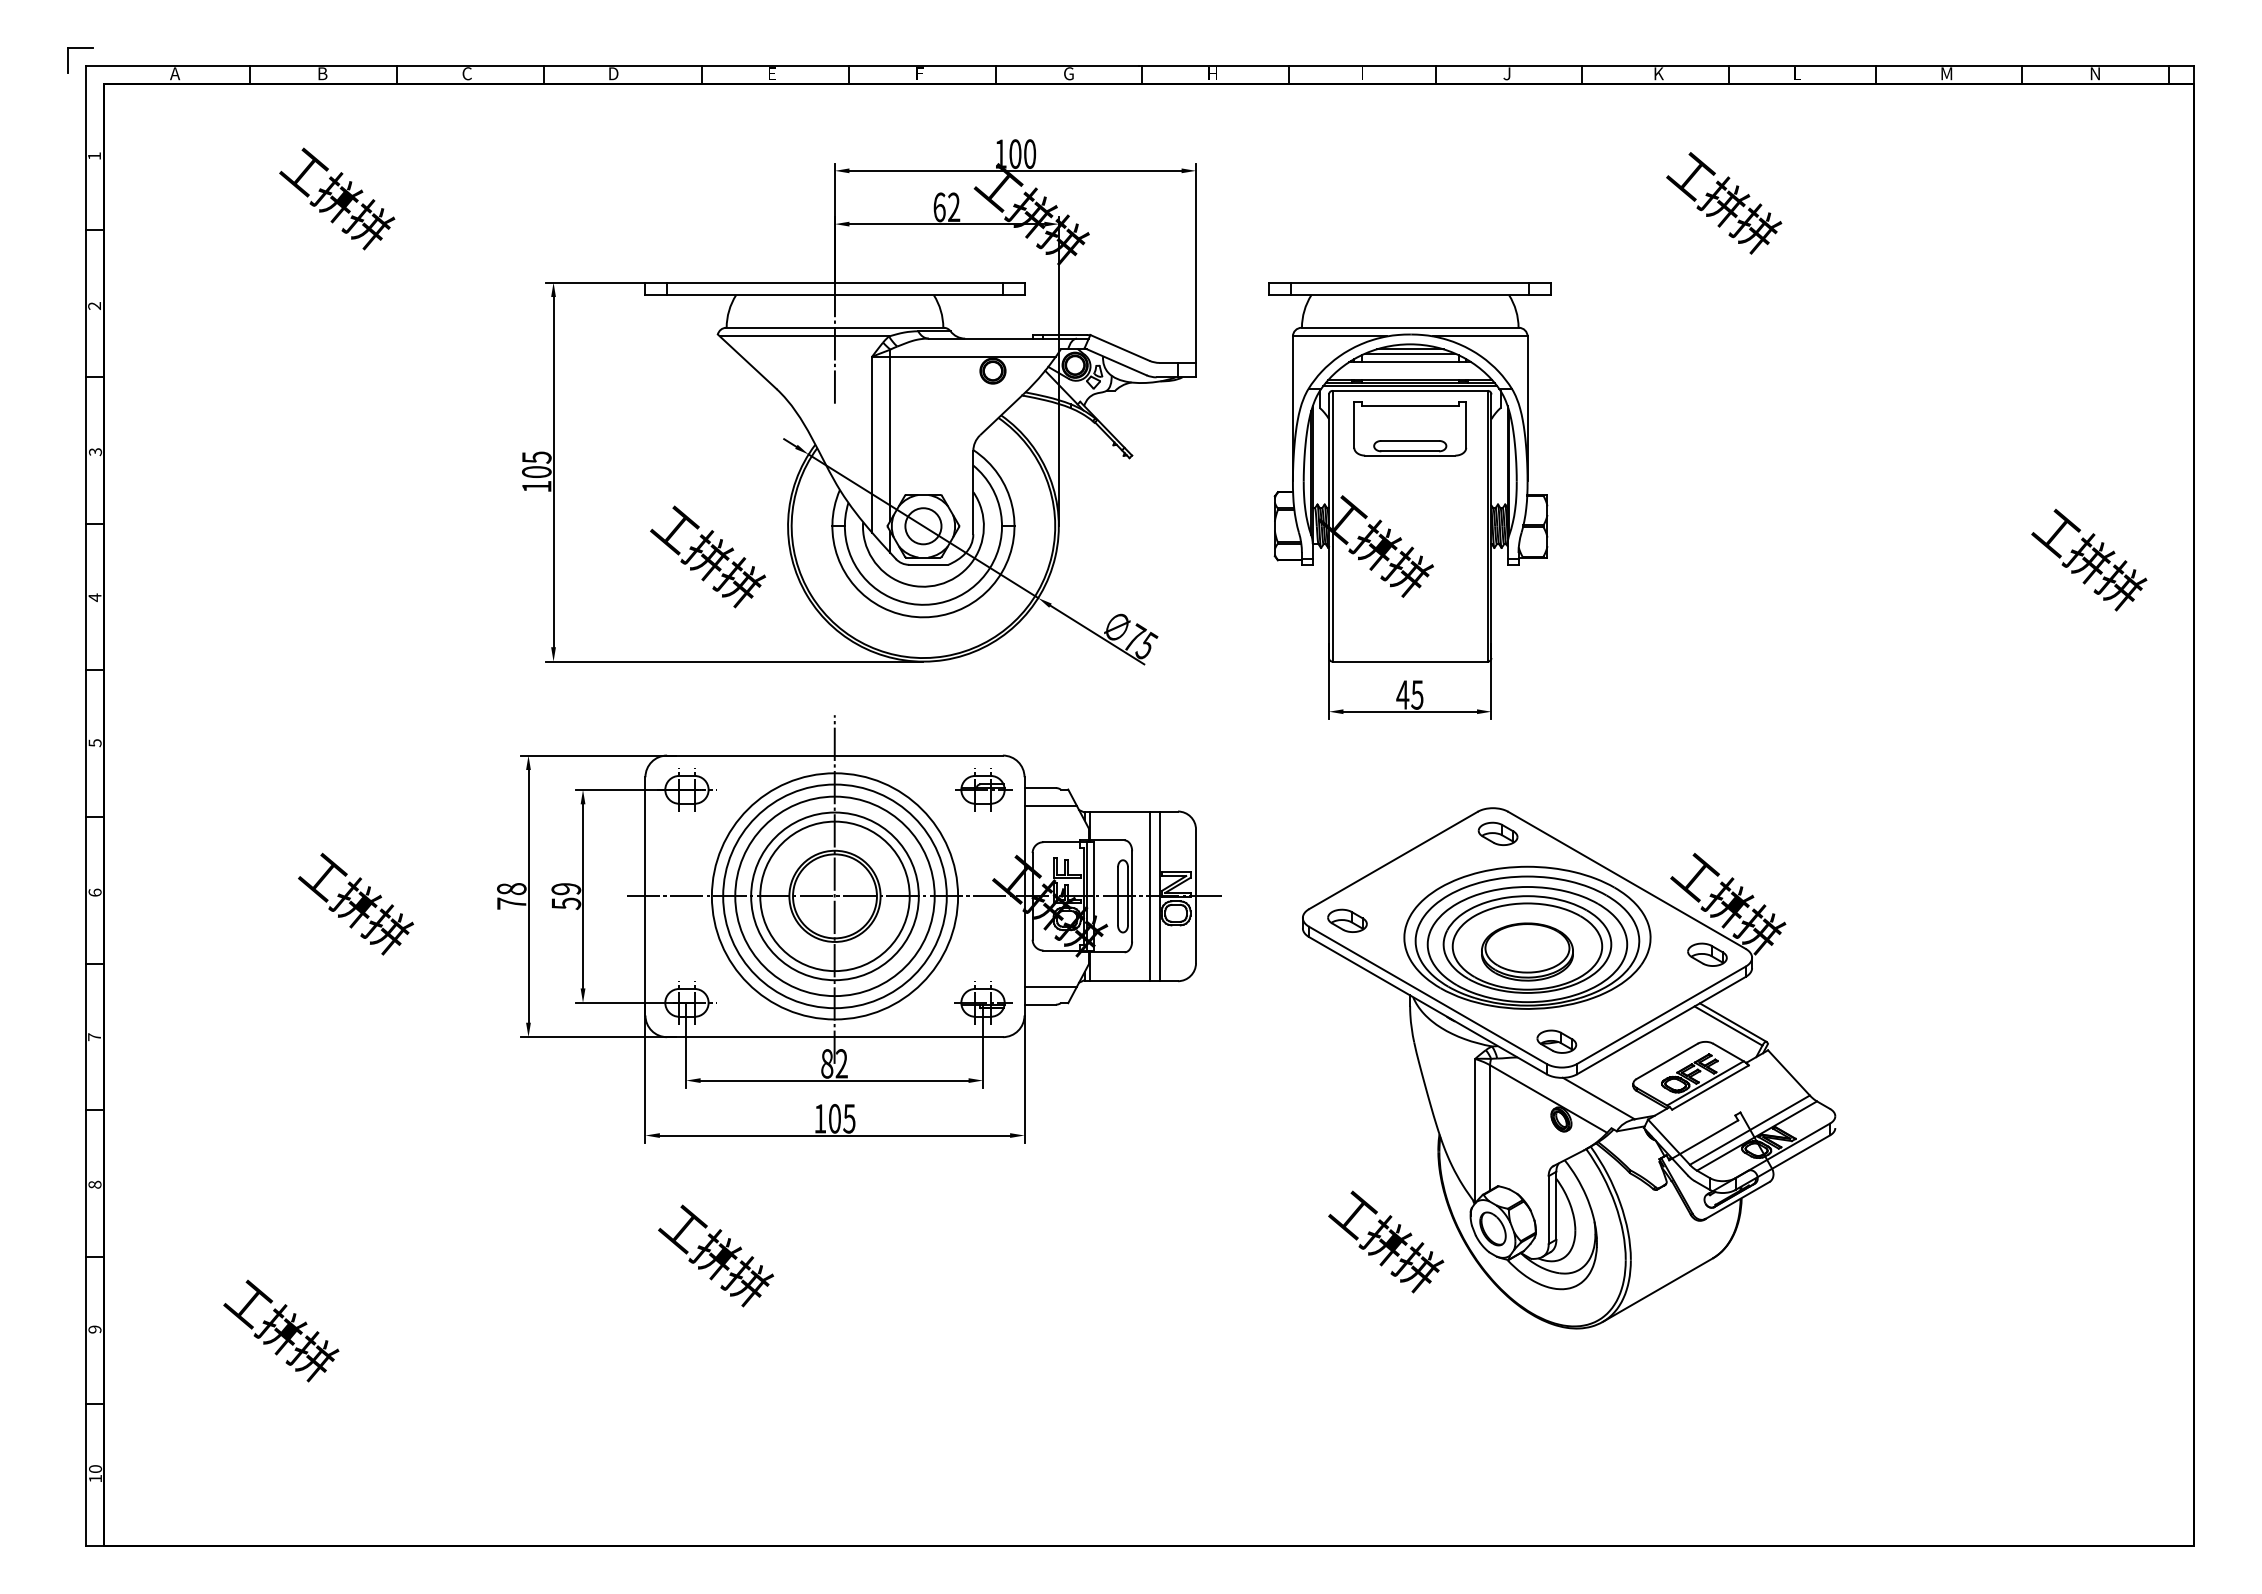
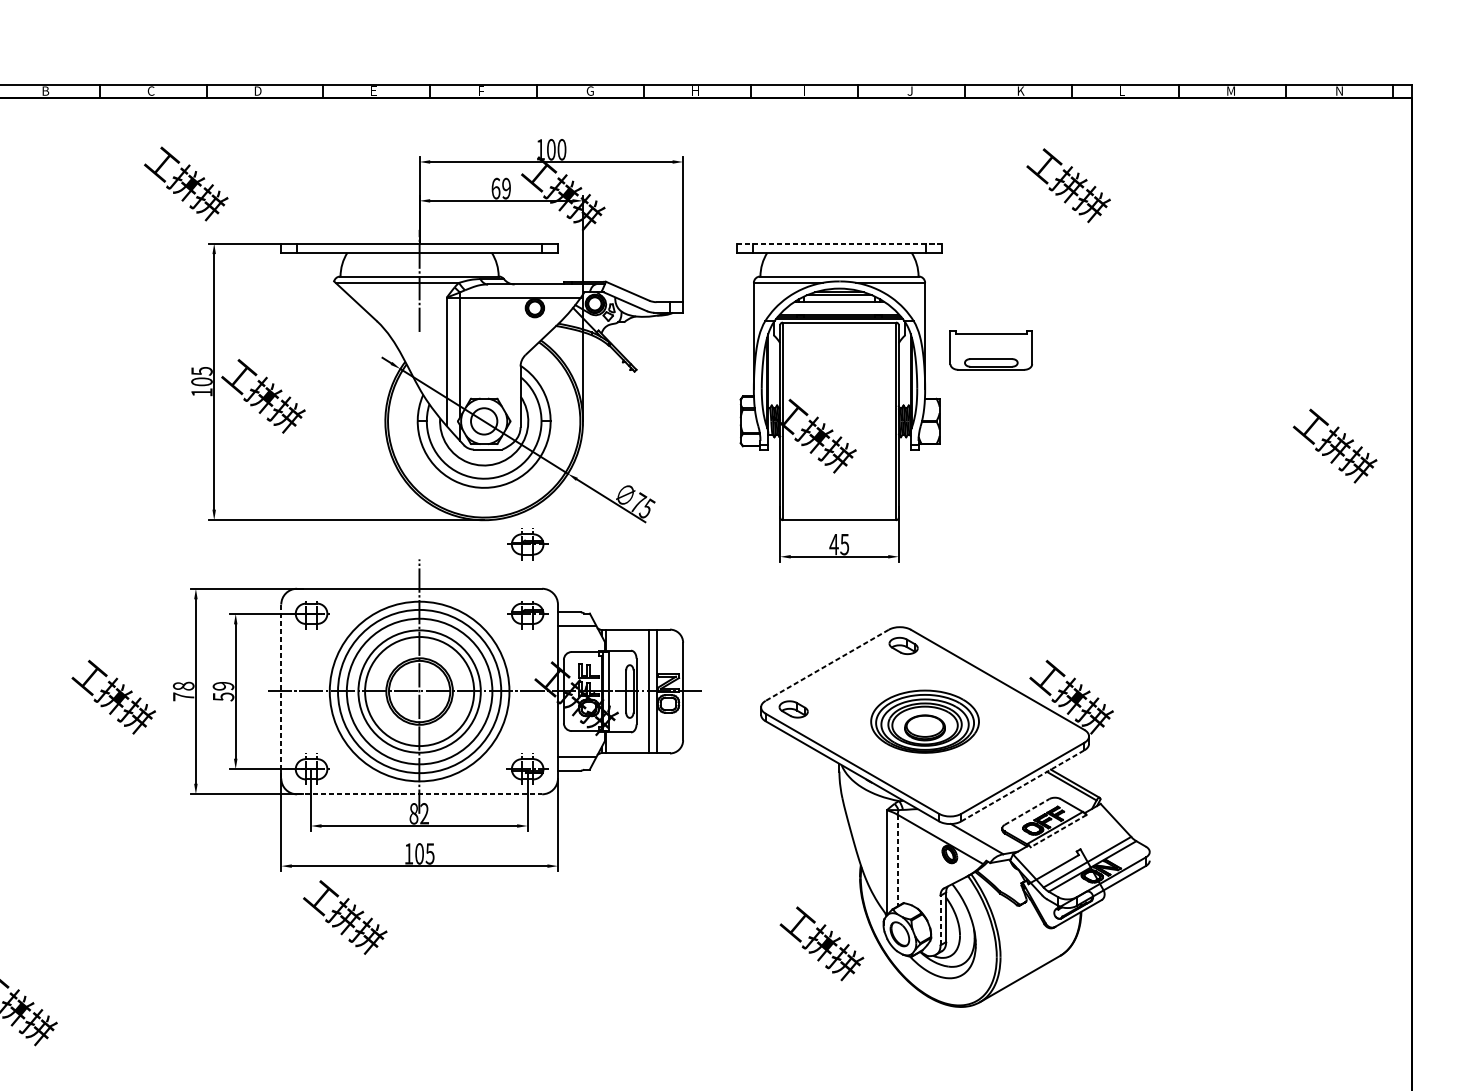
text: (337, 198) -> (186, 183), moved
text: (954, 207) -> (506, 188), 62 -> 69
line: (1410, 282) -> (839, 243), solid -> dashed
part: (1410, 428) -> (991, 350), moved
text: (708, 556) -> (263, 396), moved
part: (983, 694) -> (528, 544), added
line: (1393, 860) -> (827, 665), solid -> dashed
line: (645, 896) -> (281, 691), solid -> dashed
text: (355, 903) -> (113, 696), moved
part: (1527, 937) -> (925, 721), size x0.6
part: (1707, 954) -> (1056, 733), removed
line: (1661, 1025) -> (1022, 785), solid -> dashed
line: (835, 1037) -> (419, 794), solid -> dashed
part: (1556, 1041) -> (946, 797), removed
line: (1667, 1061) -> (1027, 812), solid -> dashed
line: (1710, 1087) -> (1058, 831), solid -> dashed
line: (1490, 1127) -> (898, 860), solid -> dashed
line: (1548, 1210) -> (940, 920), solid -> dashed
text: (716, 1255) -> (345, 917), moved

